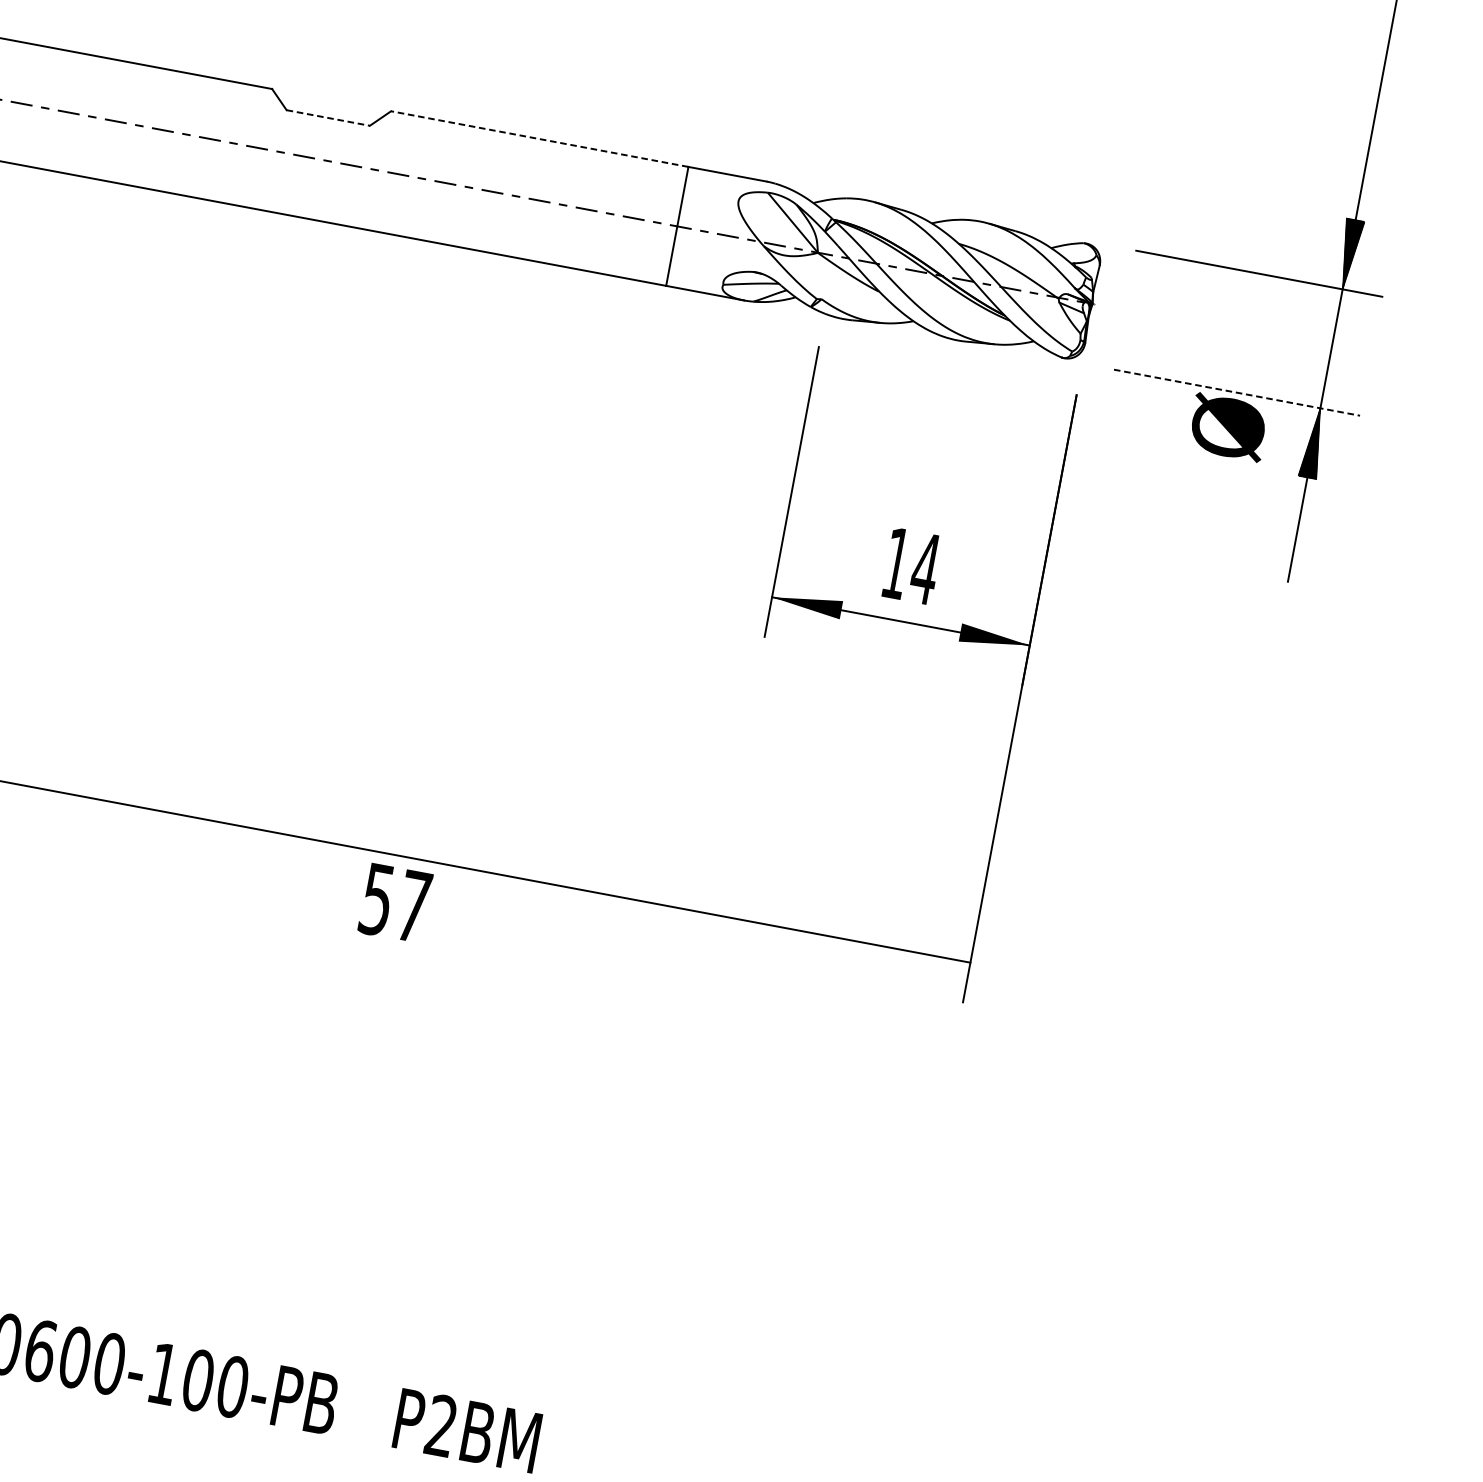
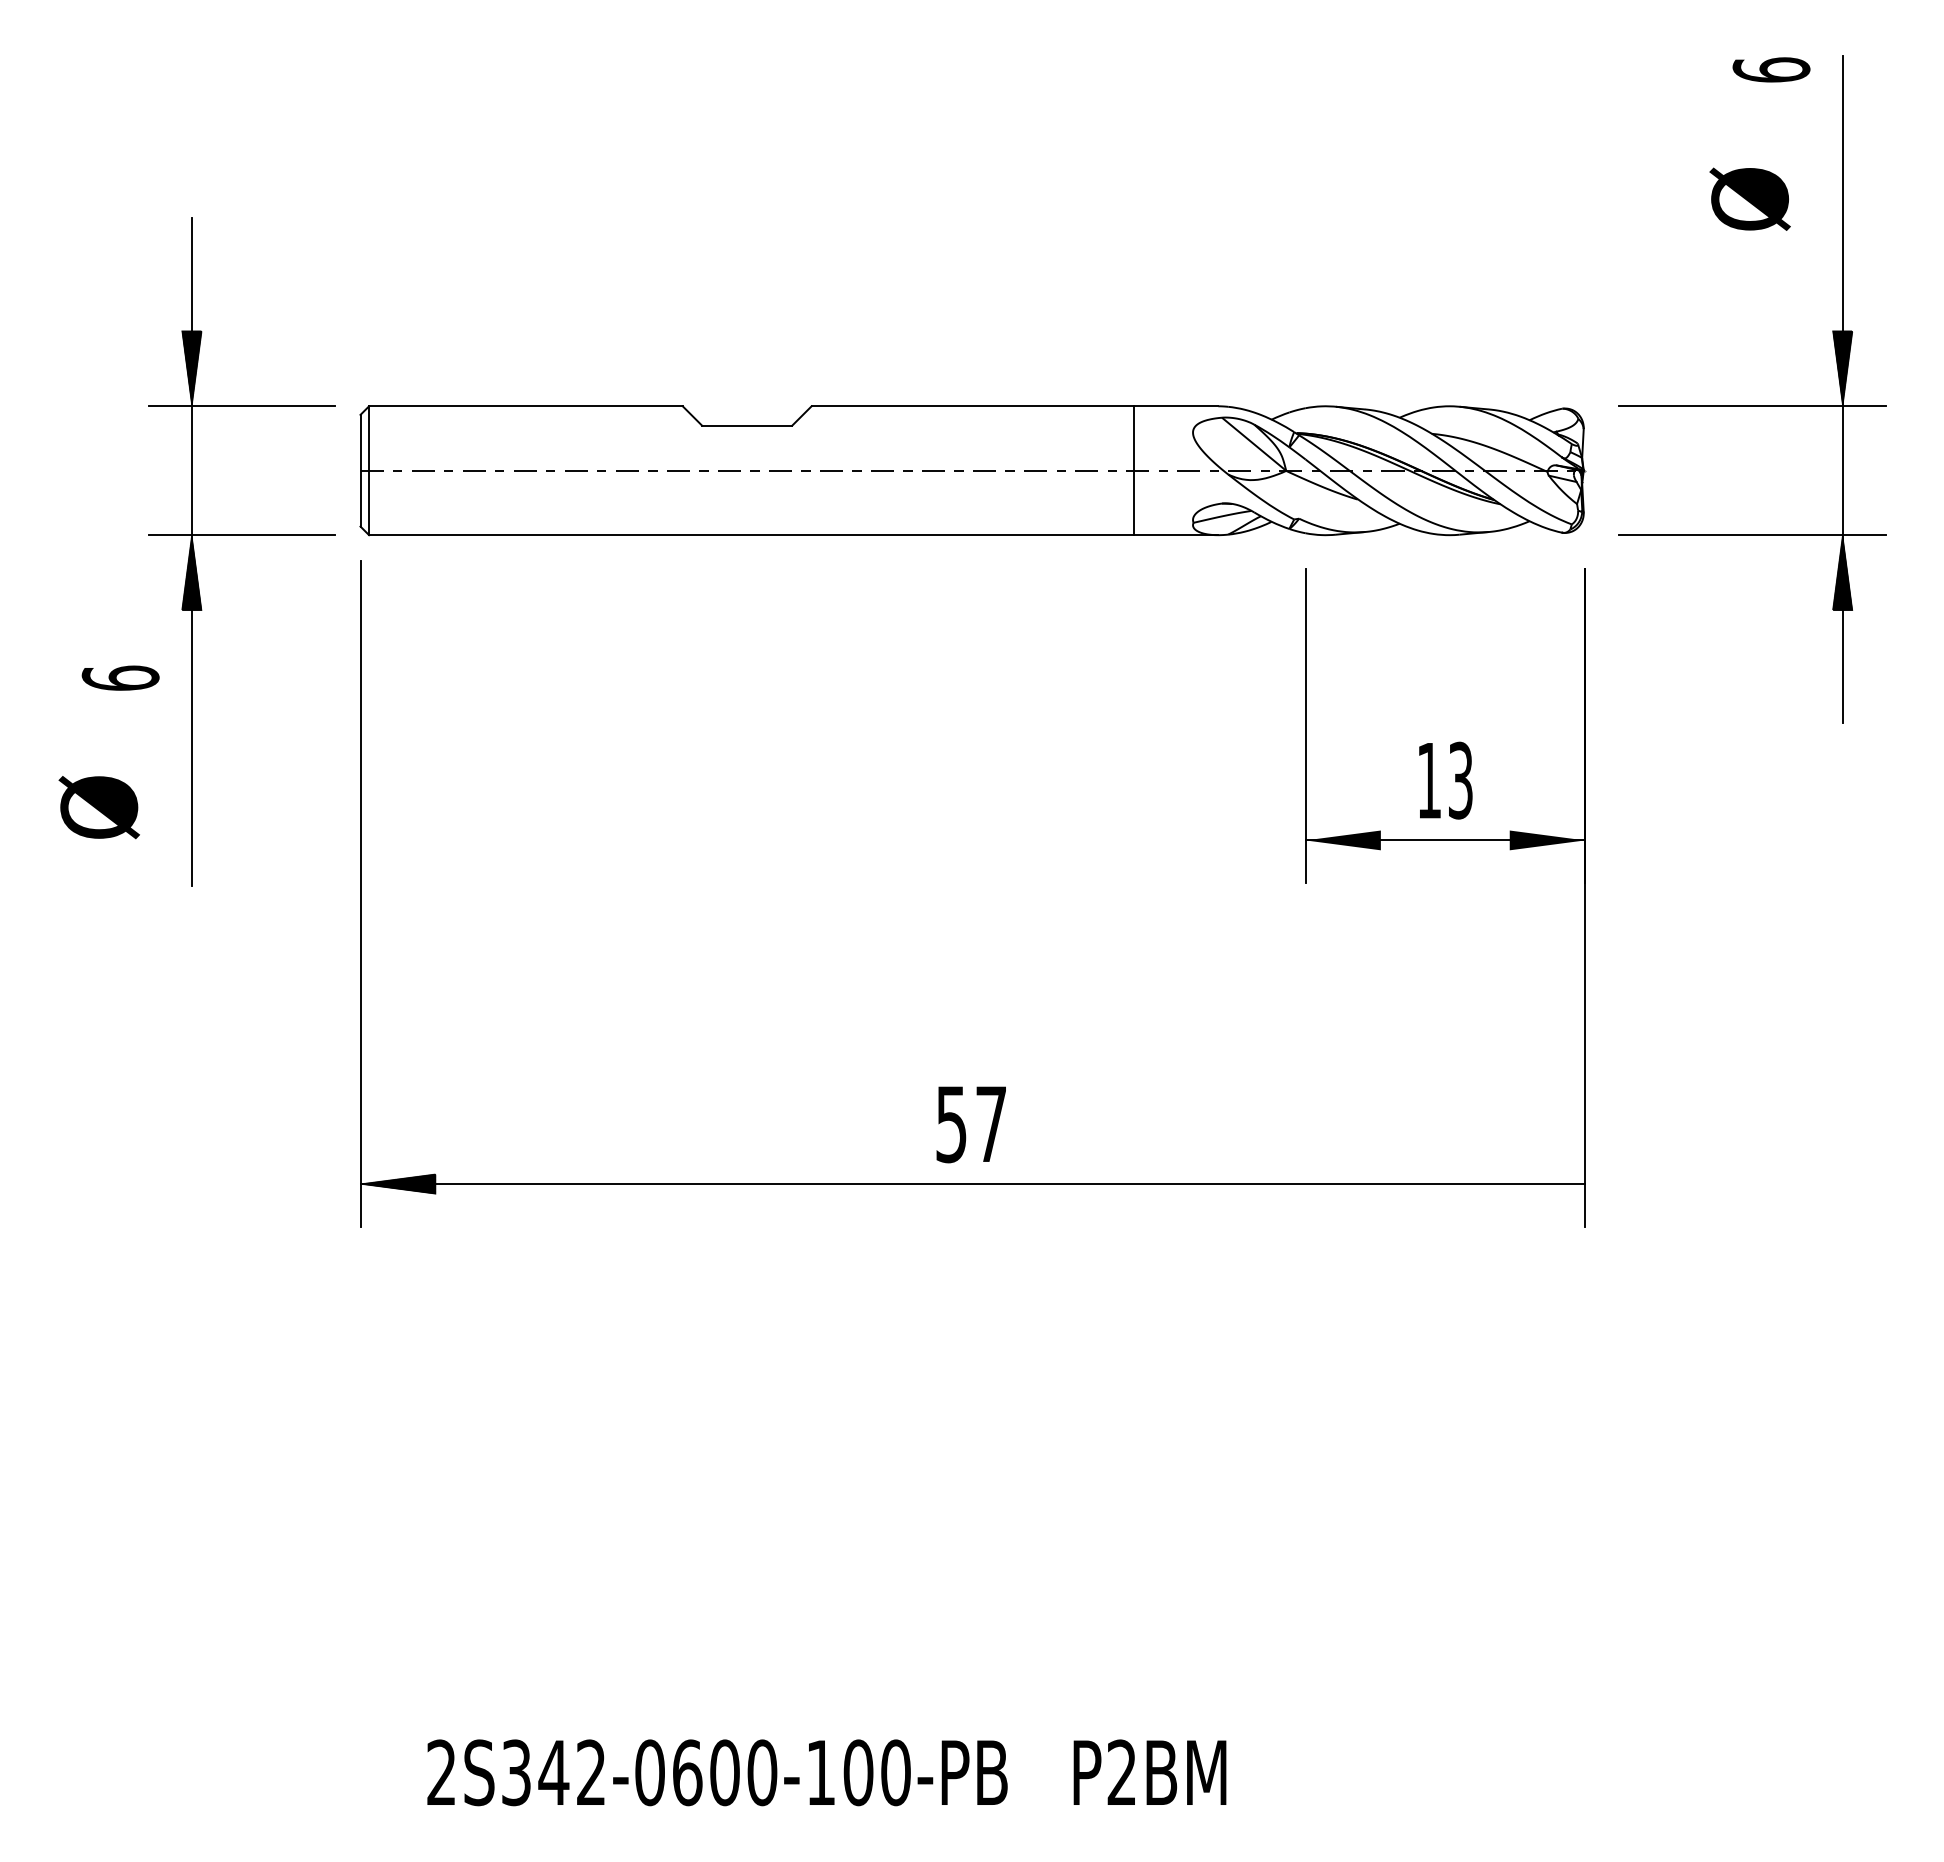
line: (328, 117) -> (747, 425), dashed -> solid
line: (539, 139) -> (972, 406), dashed -> solid
line: (1237, 393) -> (1752, 535), dashed -> solid
text: (1227, 426) -> (1749, 198), moved
text: (925, 568) -> (1460, 780), 14 -> 13
text: (394, 903) -> (970, 1124), moved

